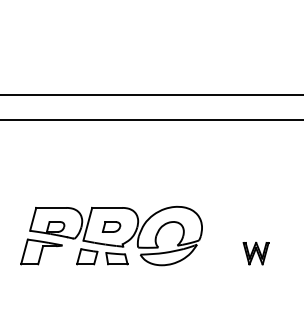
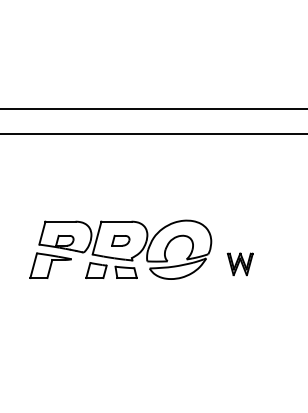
part: (255, 253) -> (239, 264), moved

